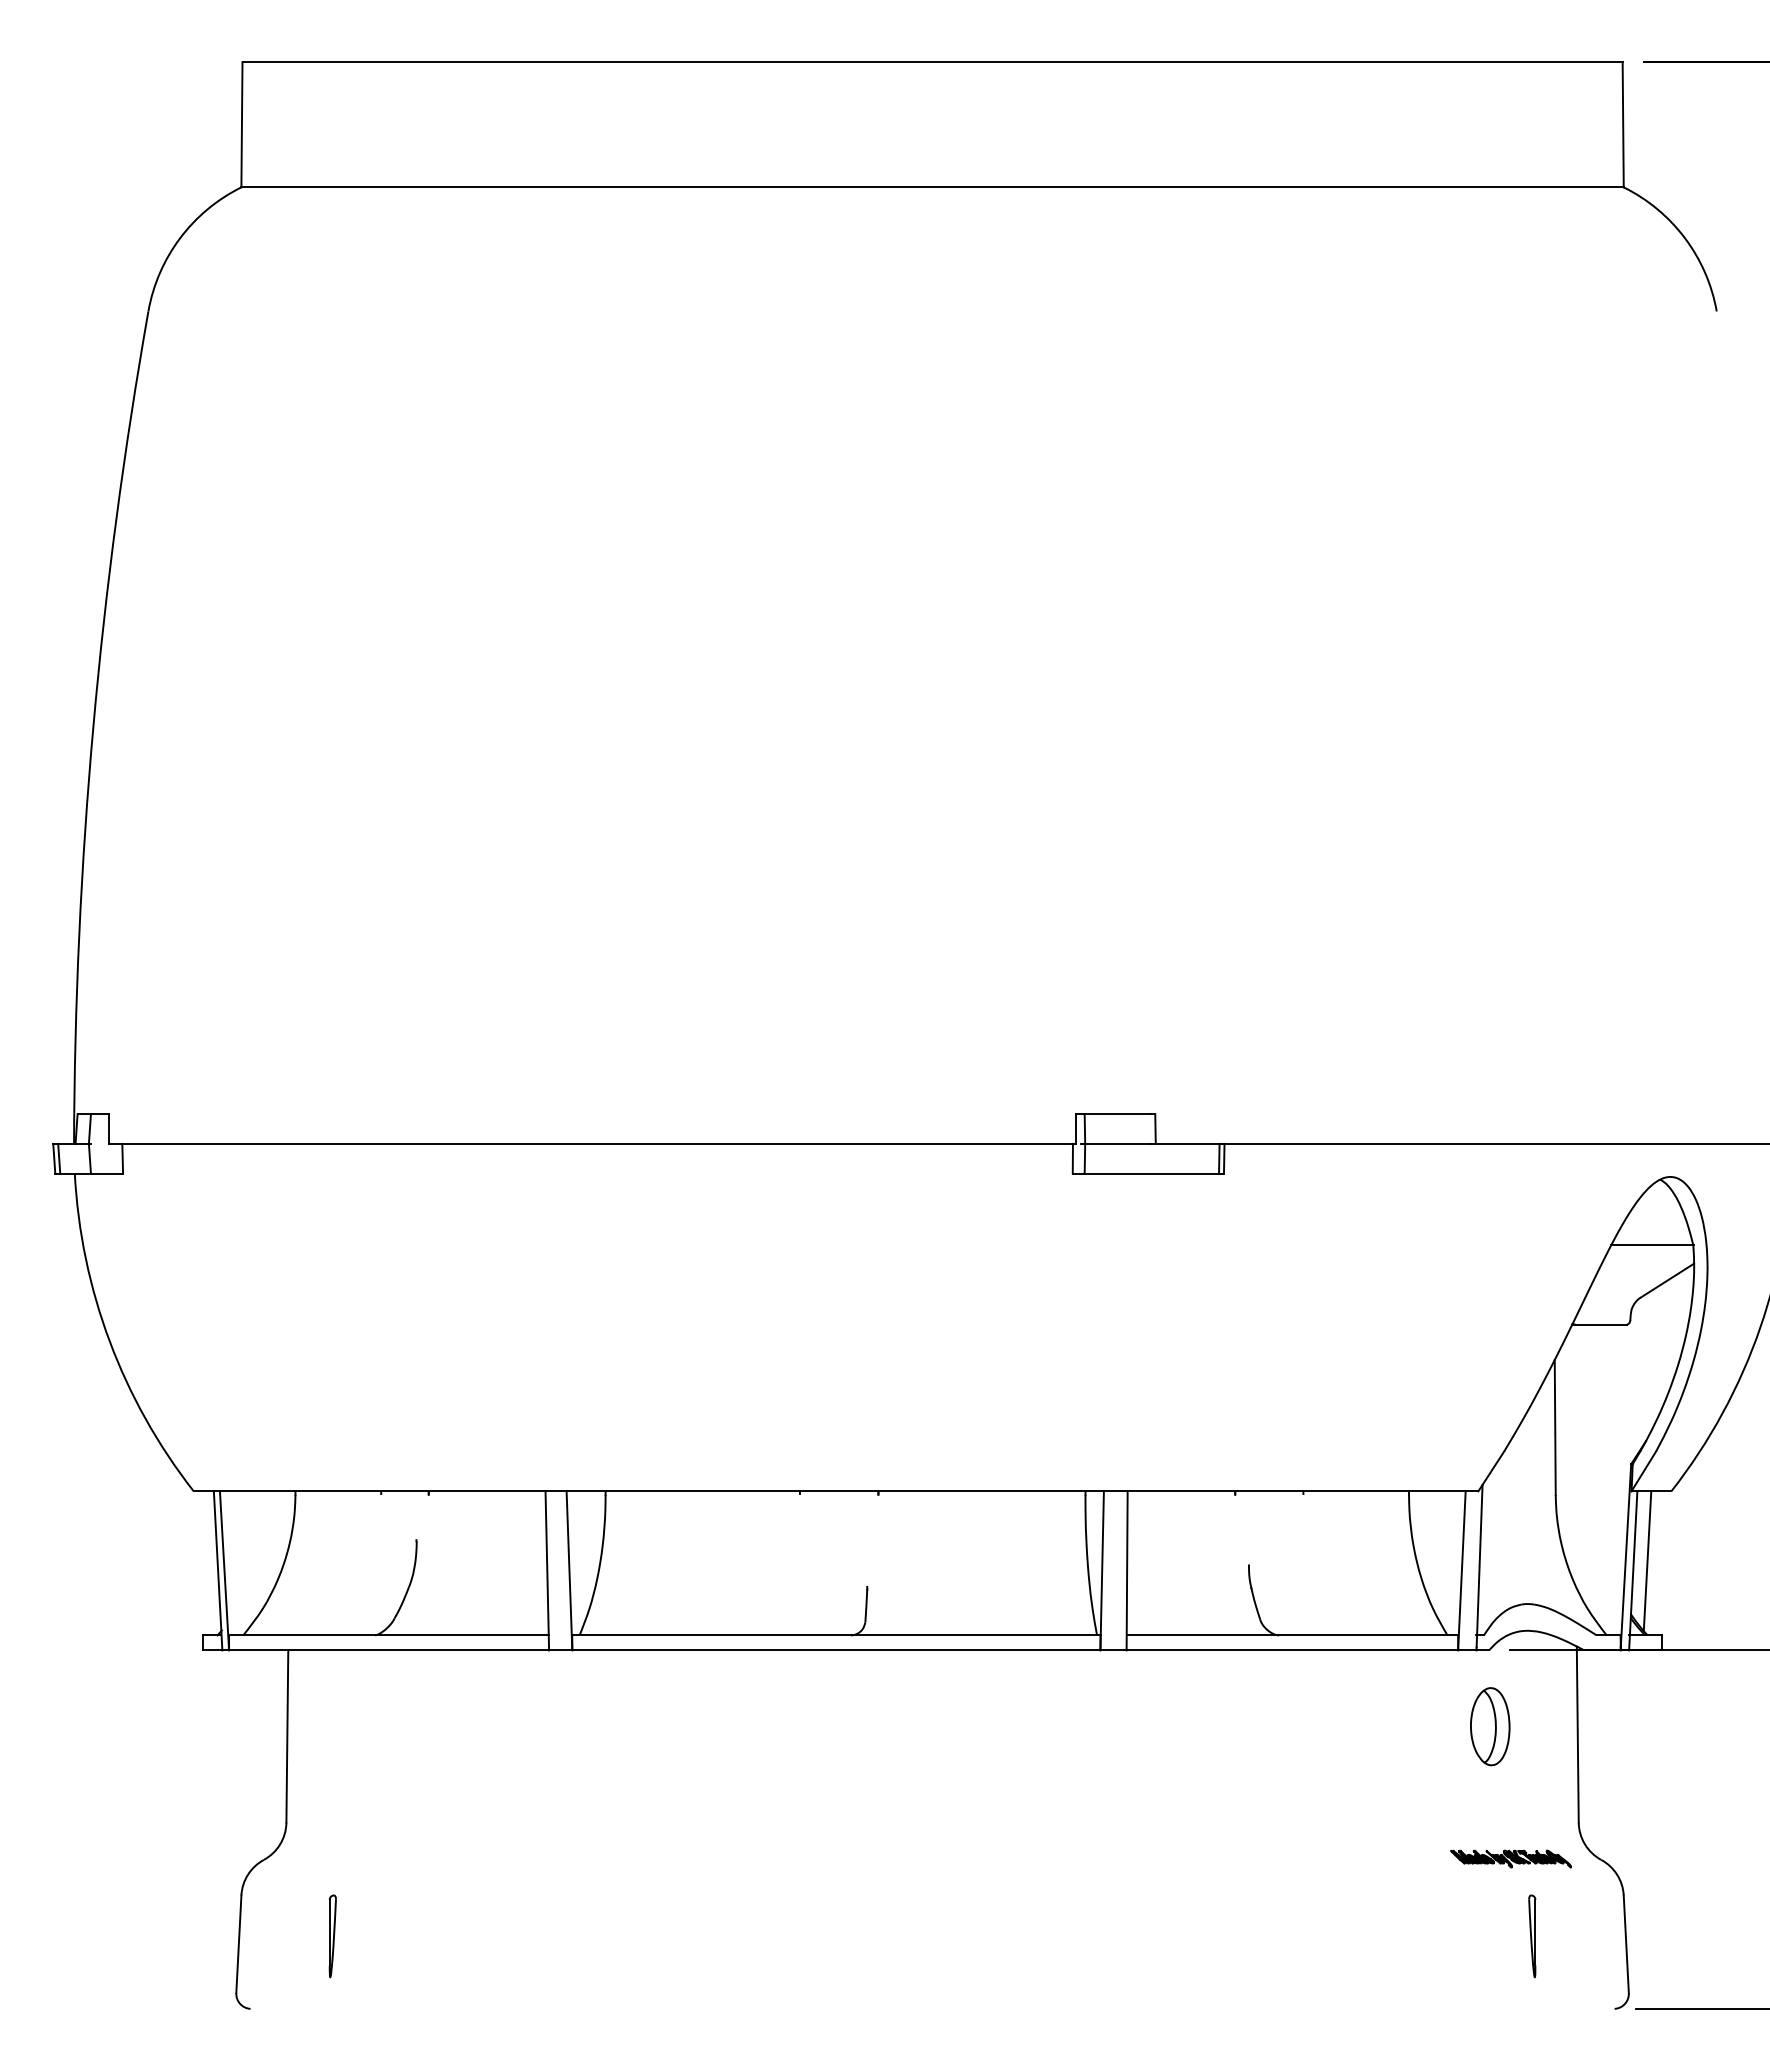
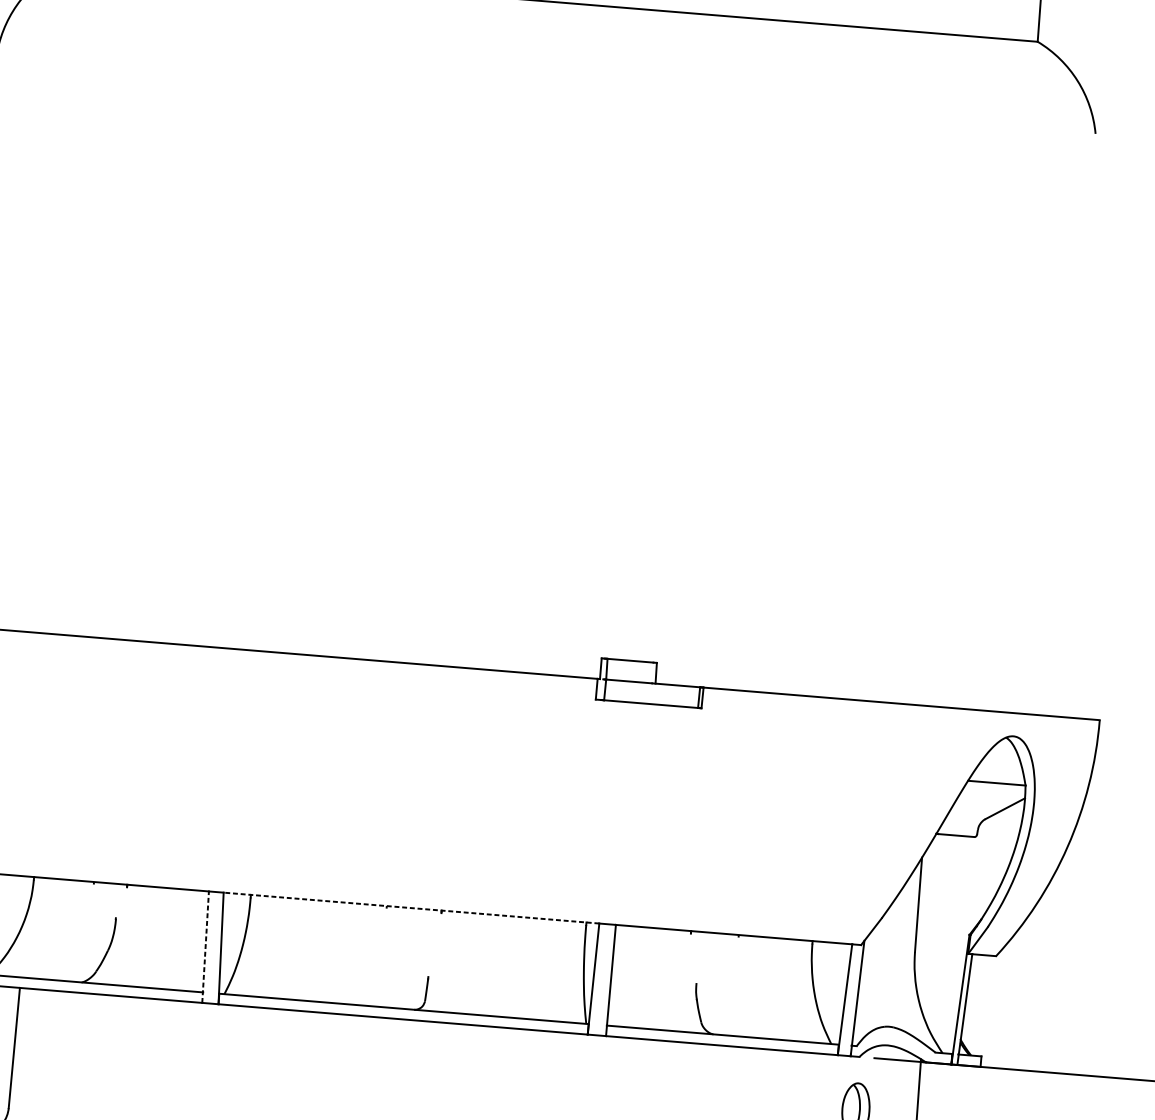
line: (835, 1491) -> (411, 908), solid -> dashed
line: (1647, 1561) -> (975, 1003), removed
line: (547, 1570) -> (205, 946), solid -> dashed

